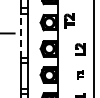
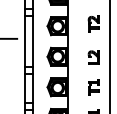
part: (69, 20) -> (94, 23), moved
line: (21, 35) -> (25, 41), dashed -> solid
part: (80, 75) -> (94, 87), size x1.67

